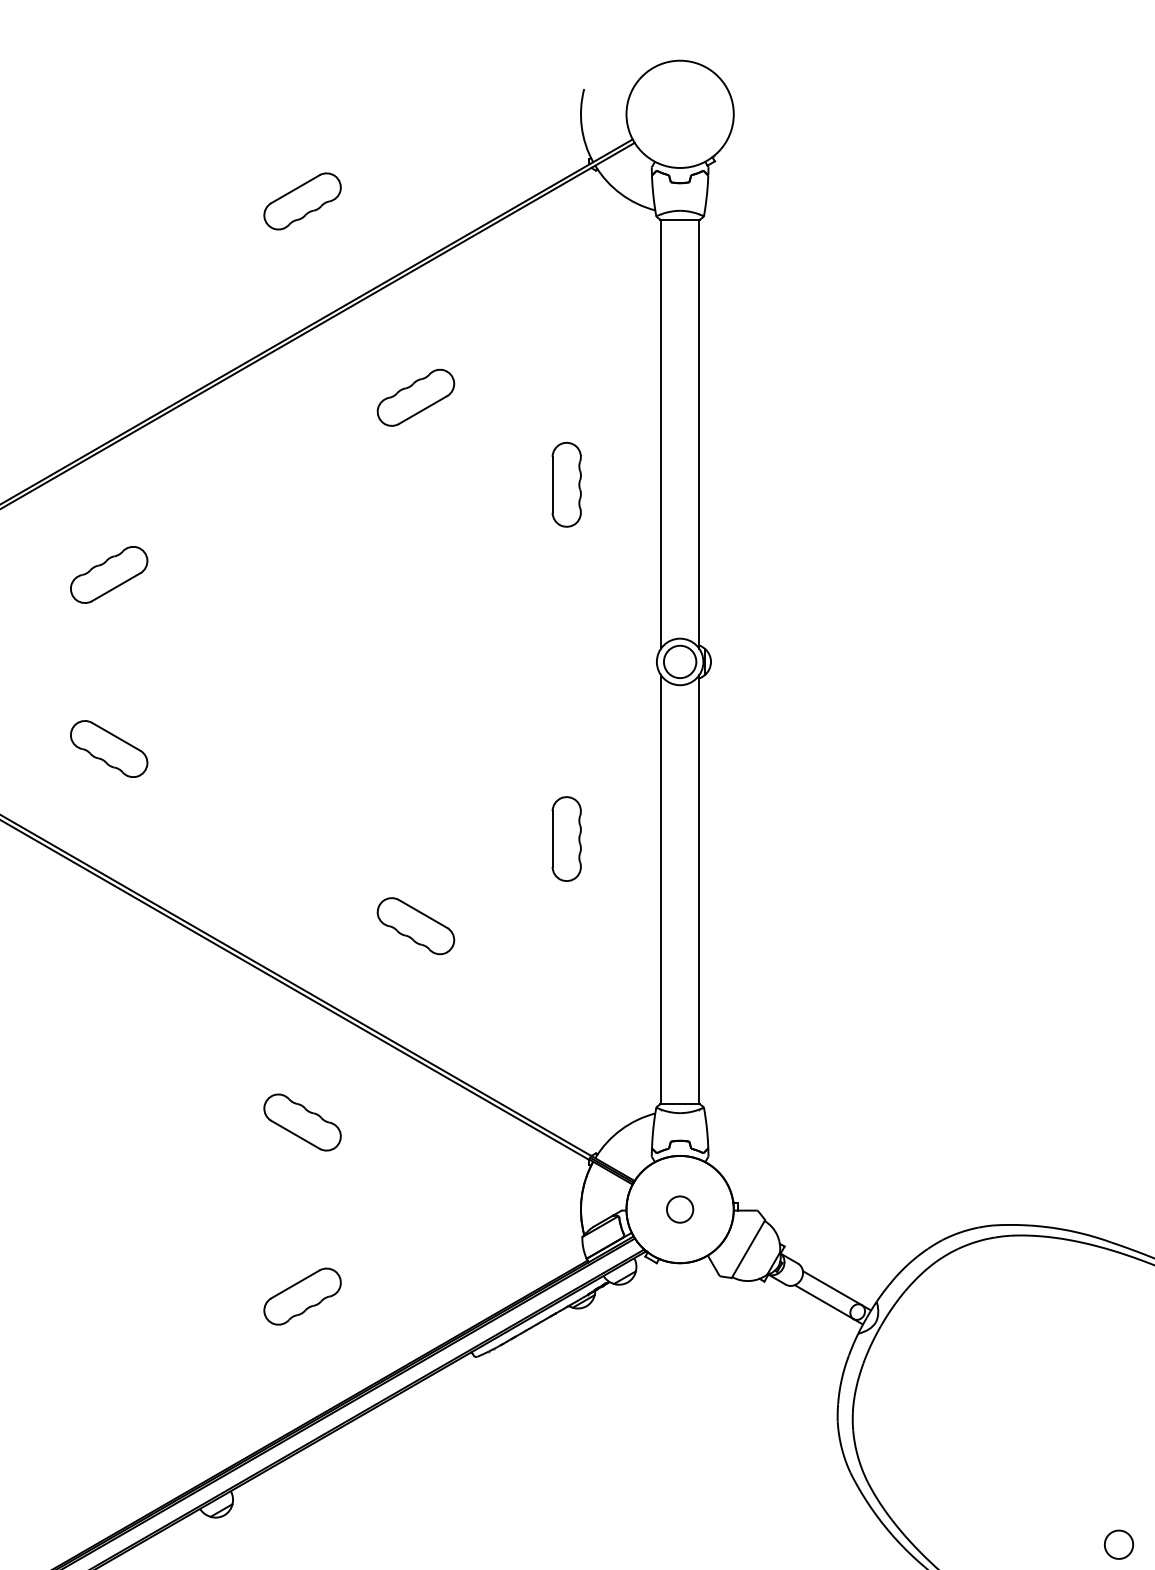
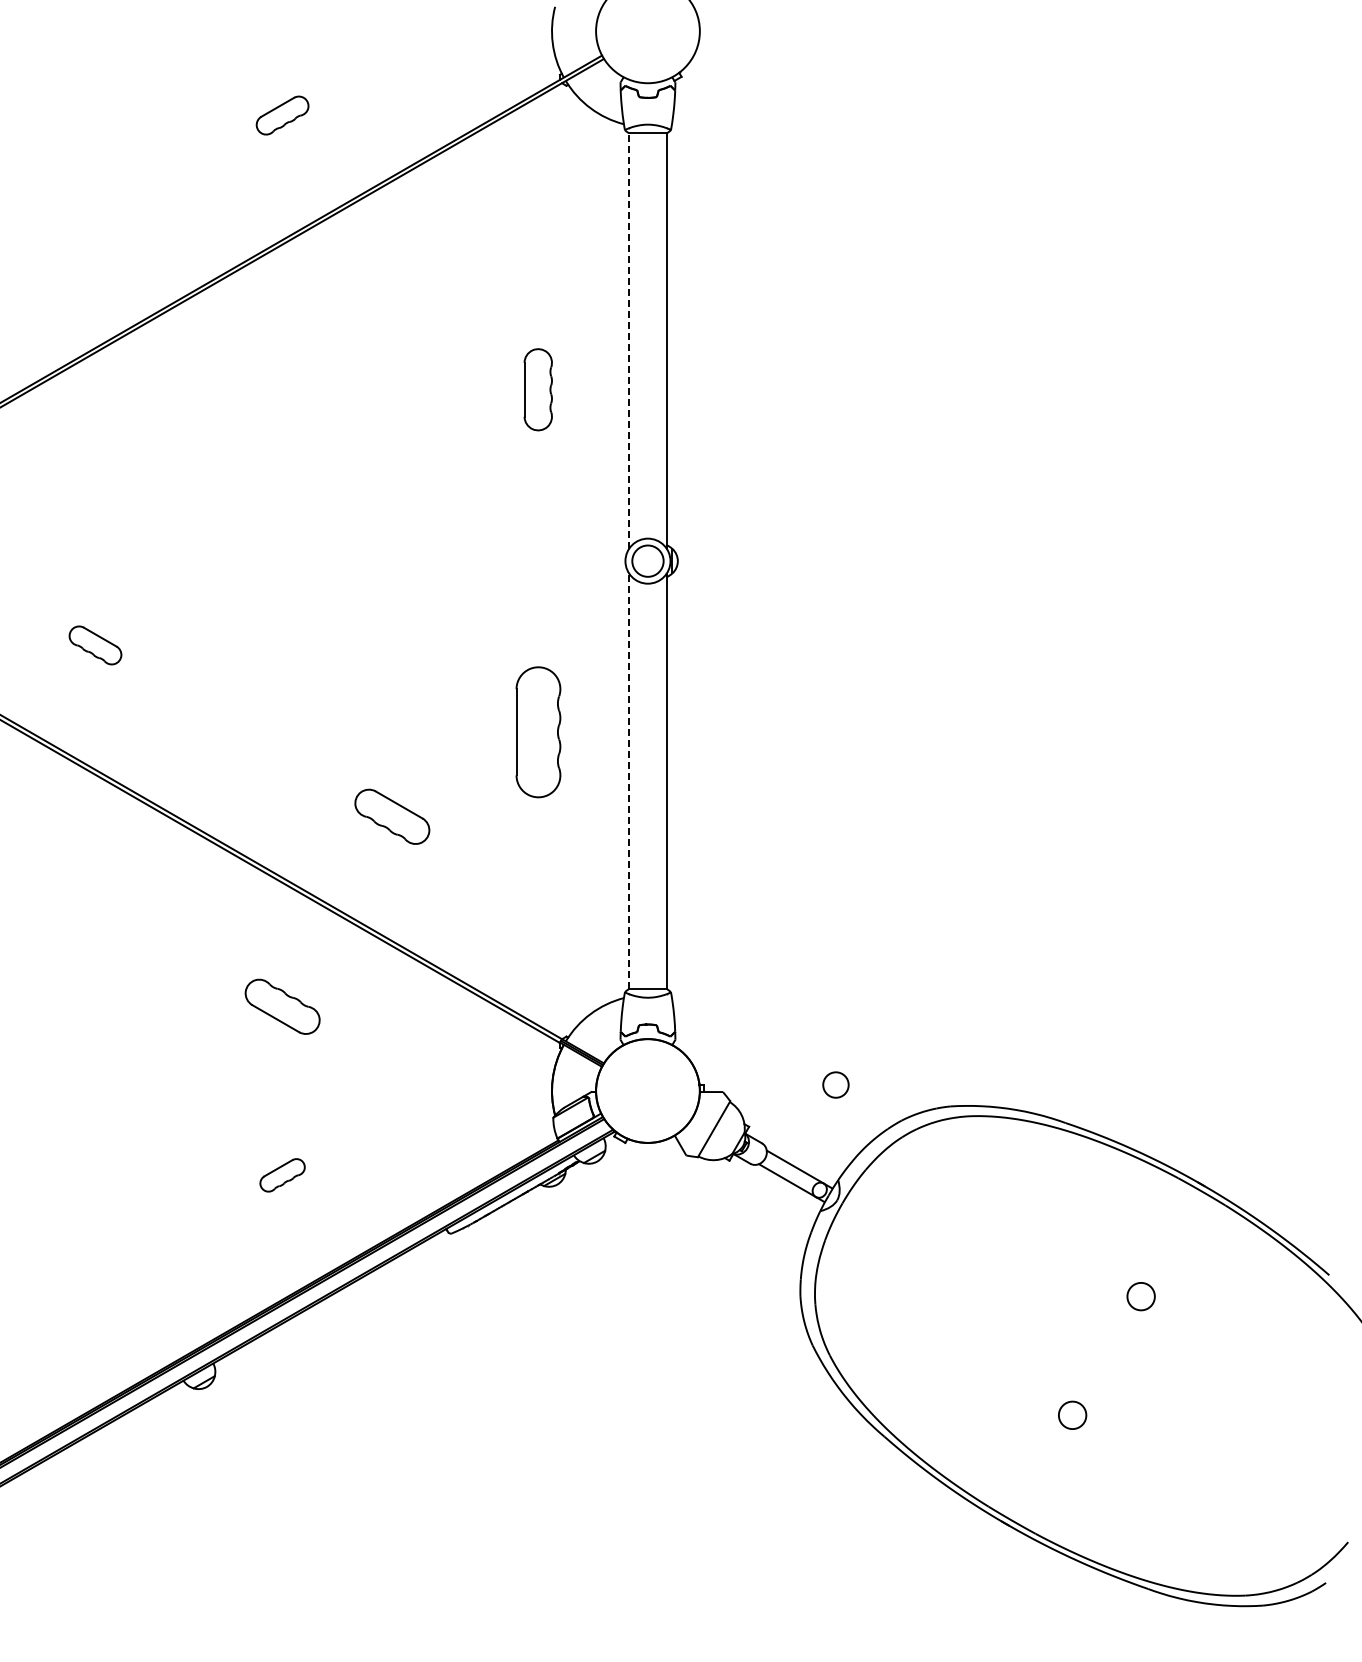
part: (302, 201) -> (282, 115), size x0.7
part: (416, 397) -> (392, 305), removed
line: (661, 433) -> (629, 340), solid -> dashed
part: (109, 574) -> (95, 476), removed
part: (109, 749) -> (95, 645), size x0.7
part: (565, 839) -> (537, 732), size x1.6
line: (661, 889) -> (629, 781), solid -> dashed
circle: (679, 1209) -> (835, 1084), moved
part: (302, 1296) -> (282, 1175), size x0.6

